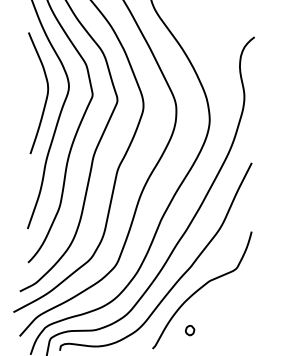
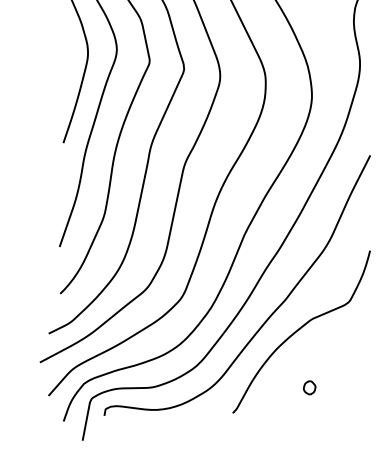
part: (190, 330) -> (310, 387), moved

